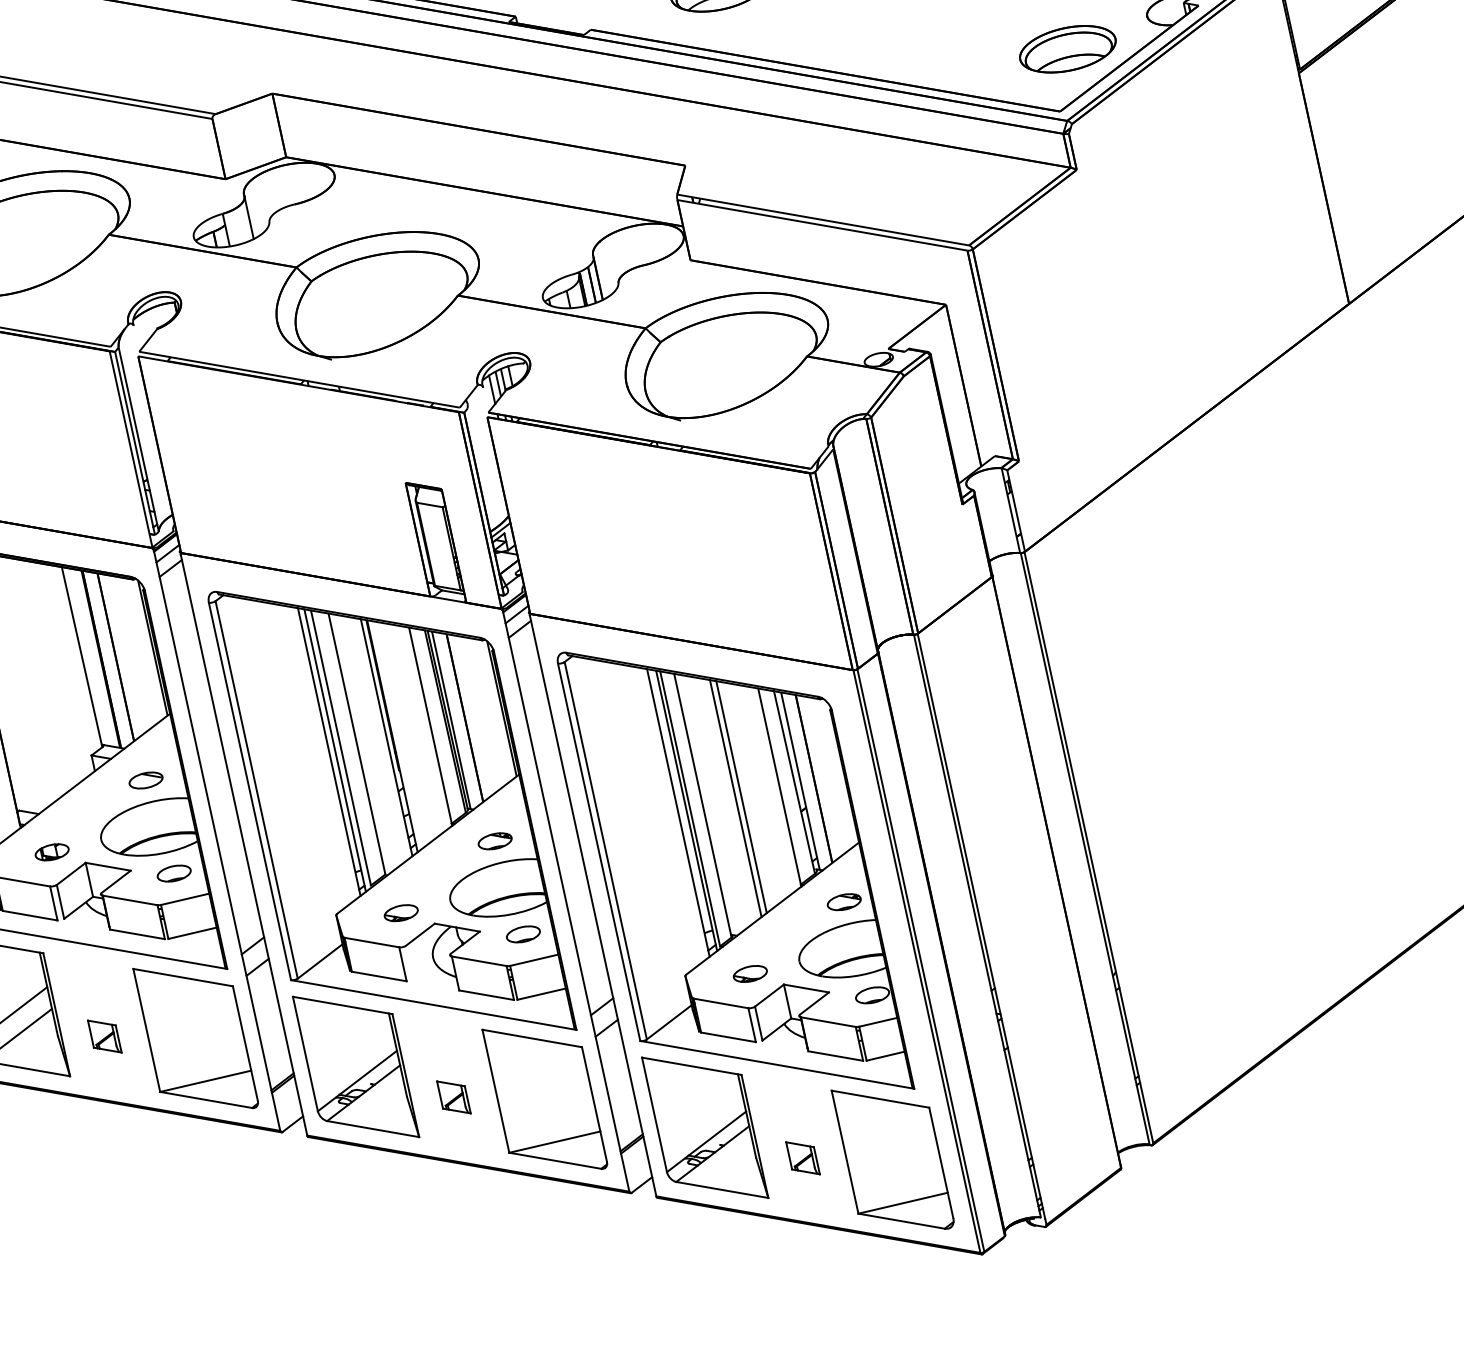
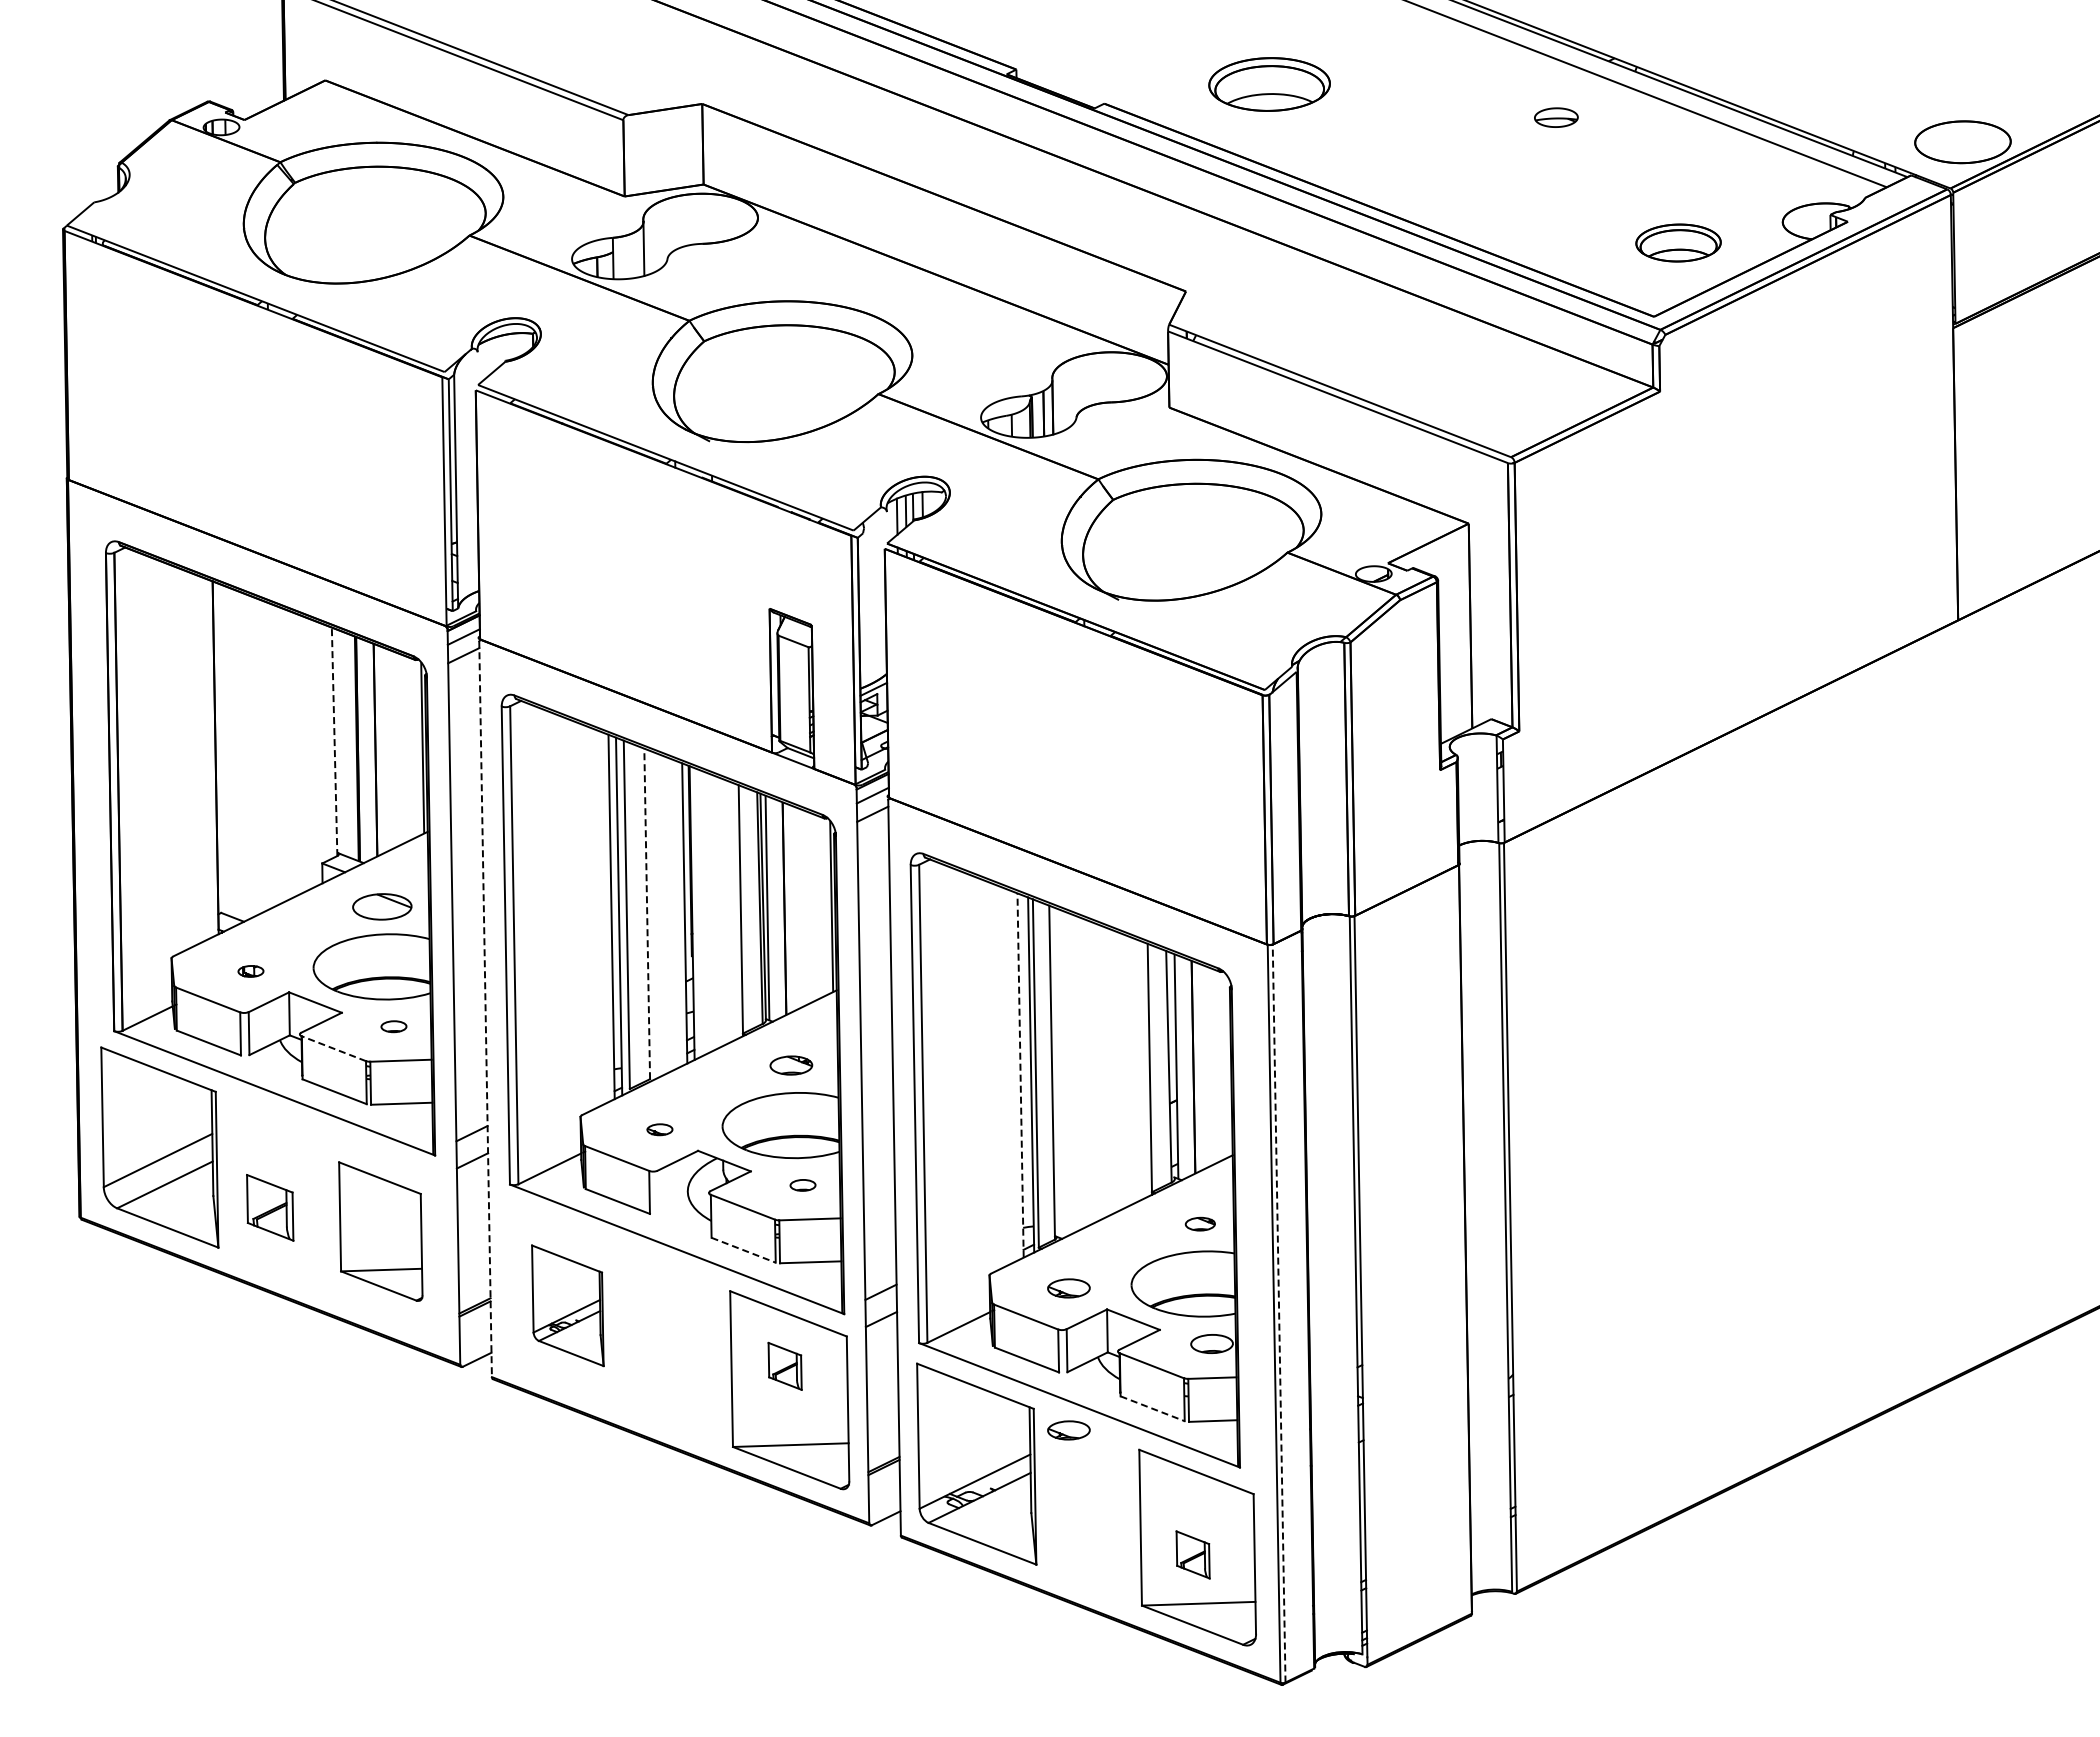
part: (1067, 48) -> (1678, 242), size x0.7
line: (81, 656) -> (334, 741), solid -> dashed
line: (357, 743) -> (647, 913), solid -> dashed
part: (146, 780) -> (382, 907), size x1.4
line: (741, 797) -> (1100, 1071), removed
line: (735, 798) -> (1093, 1071), removed
line: (678, 812) -> (1020, 1074), solid -> dashed
line: (244, 845) -> (485, 1009), solid -> dashed
part: (51, 852) -> (250, 971), size x0.6
part: (173, 873) -> (393, 1026), size x0.6
line: (129, 900) -> (333, 1048), solid -> dashed
part: (844, 902) -> (1200, 1224), size x0.7
part: (400, 912) -> (659, 1129), size x0.6
part: (523, 934) -> (802, 1185), size x0.6
line: (921, 960) -> (1279, 1313), solid -> dashed
line: (487, 995) -> (744, 1250), solid -> dashed
part: (104, 1036) -> (269, 1207), size x1.4
part: (195, 1037) -> (380, 1231), size x0.7
line: (836, 1055) -> (1153, 1408), solid -> dashed
part: (355, 1066) -> (567, 1305), size x0.6
part: (772, 1086) -> (1068, 1430), added
part: (453, 1096) -> (784, 1365), moved
part: (802, 1158) -> (1192, 1554), moved

